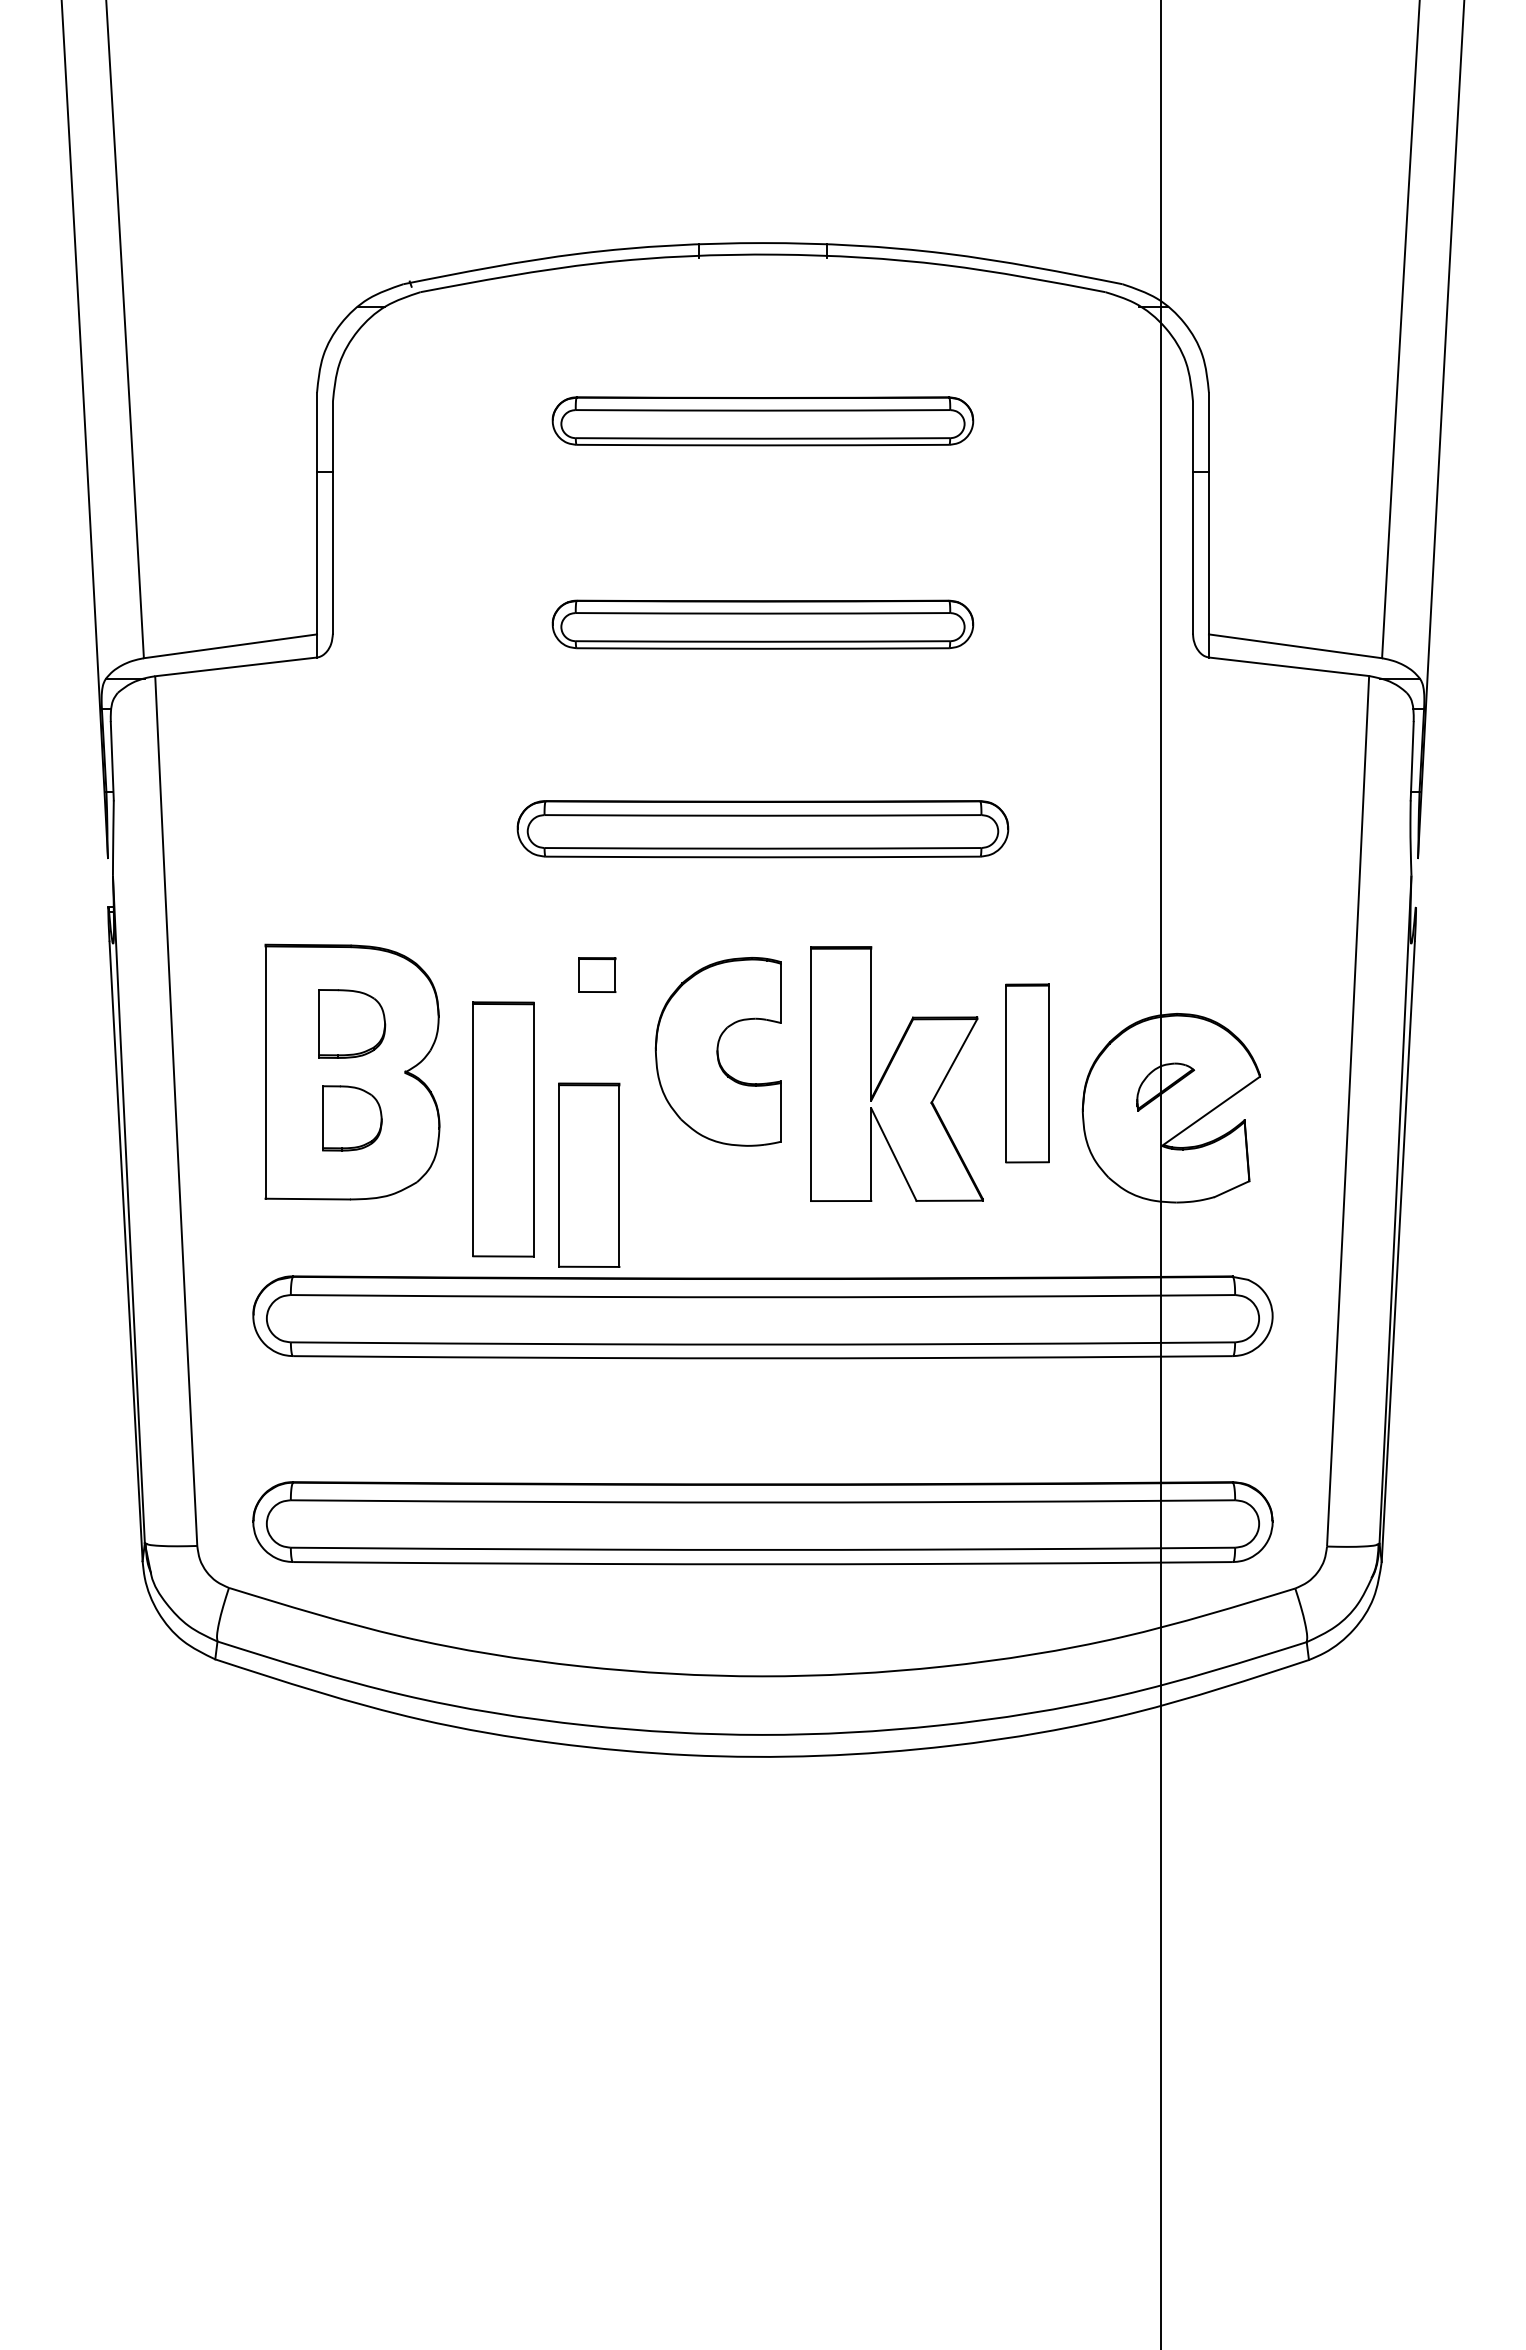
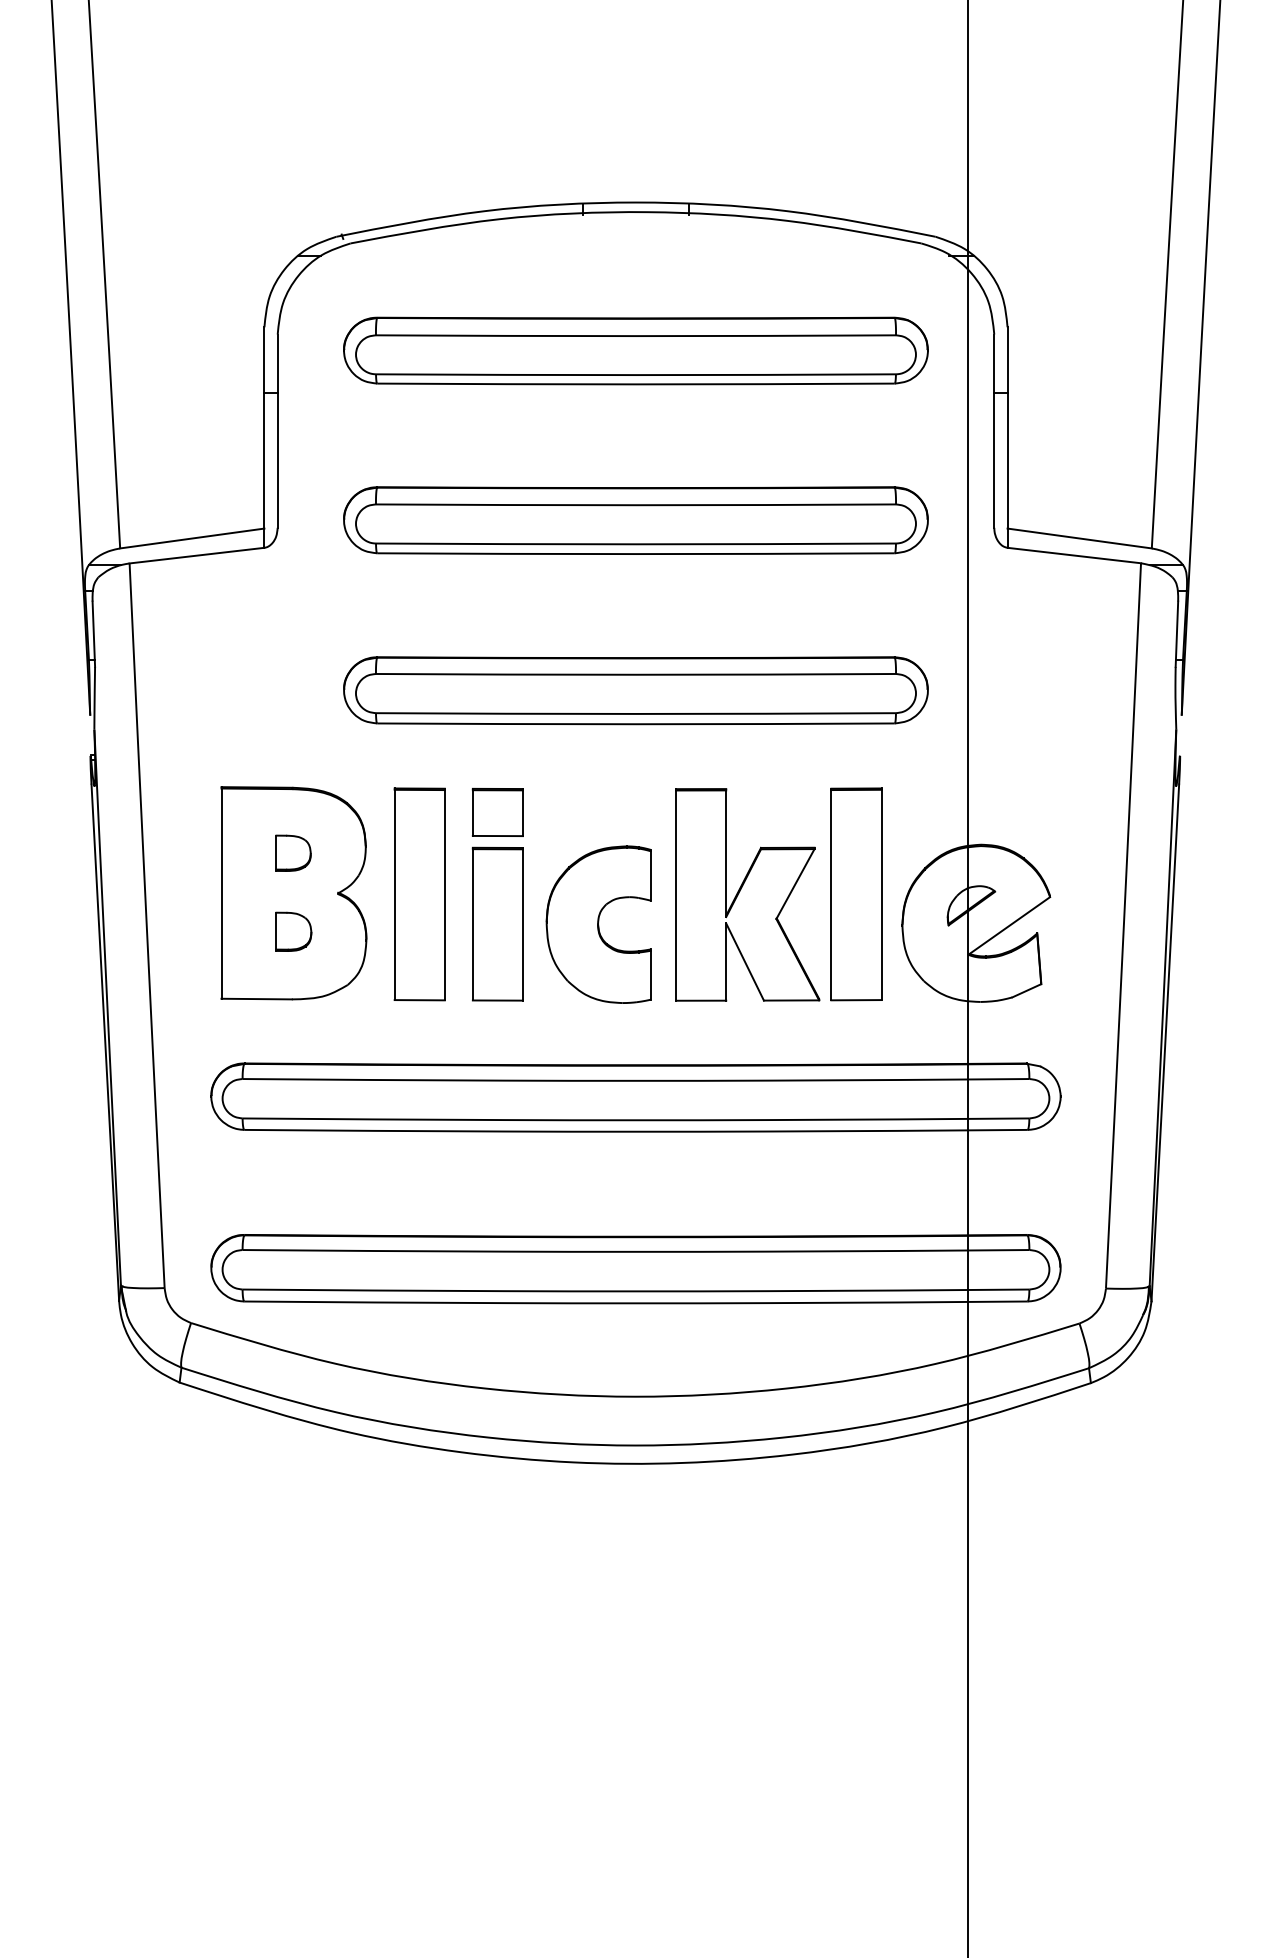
part: (762, 421) -> (635, 351), size x1.67
part: (762, 624) -> (635, 520), size x1.67
part: (762, 829) -> (635, 691), size x1.43
part: (597, 974) -> (498, 811), size x1.67
part: (351, 1024) -> (293, 853), size x0.62
part: (717, 1051) -> (598, 924), moved
part: (1027, 1073) -> (856, 894), size x1.43
part: (352, 1118) -> (293, 931), size x0.71
part: (503, 1129) -> (419, 894), moved
part: (589, 1174) -> (498, 923), moved

